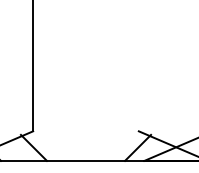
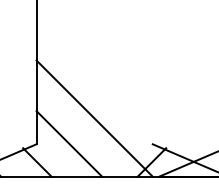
line: (85, 107) -> (94, 118), added
line: (63, 130) -> (69, 143), added

